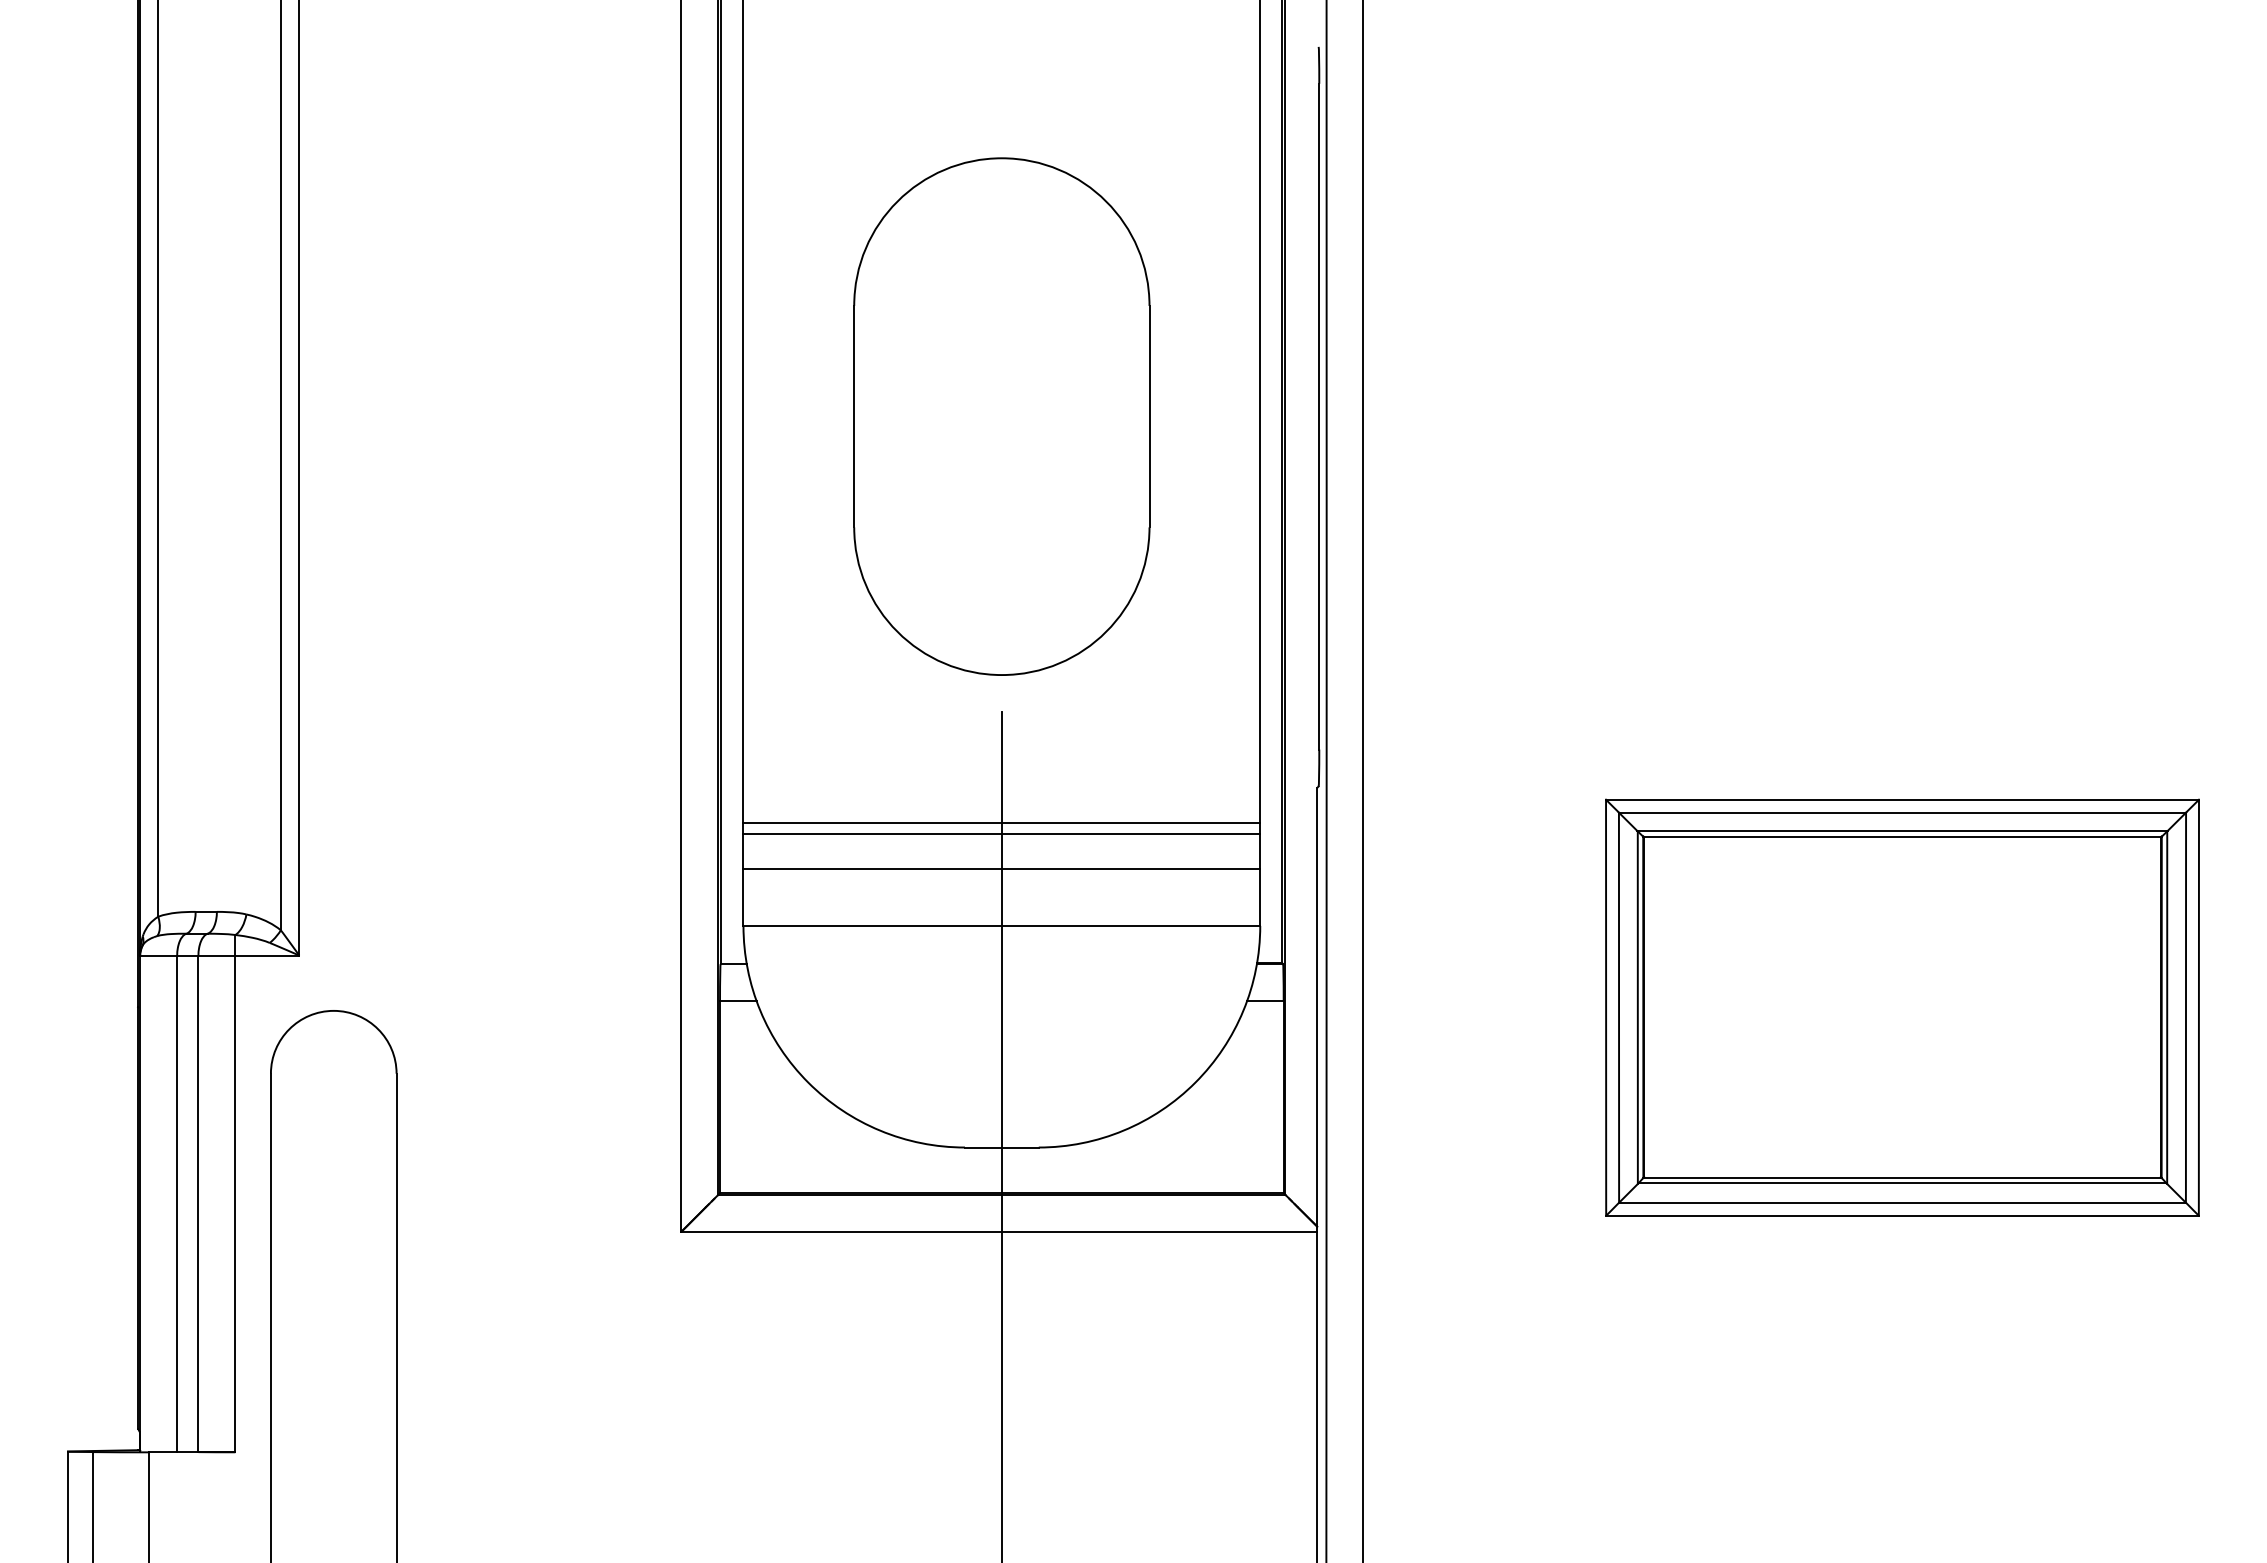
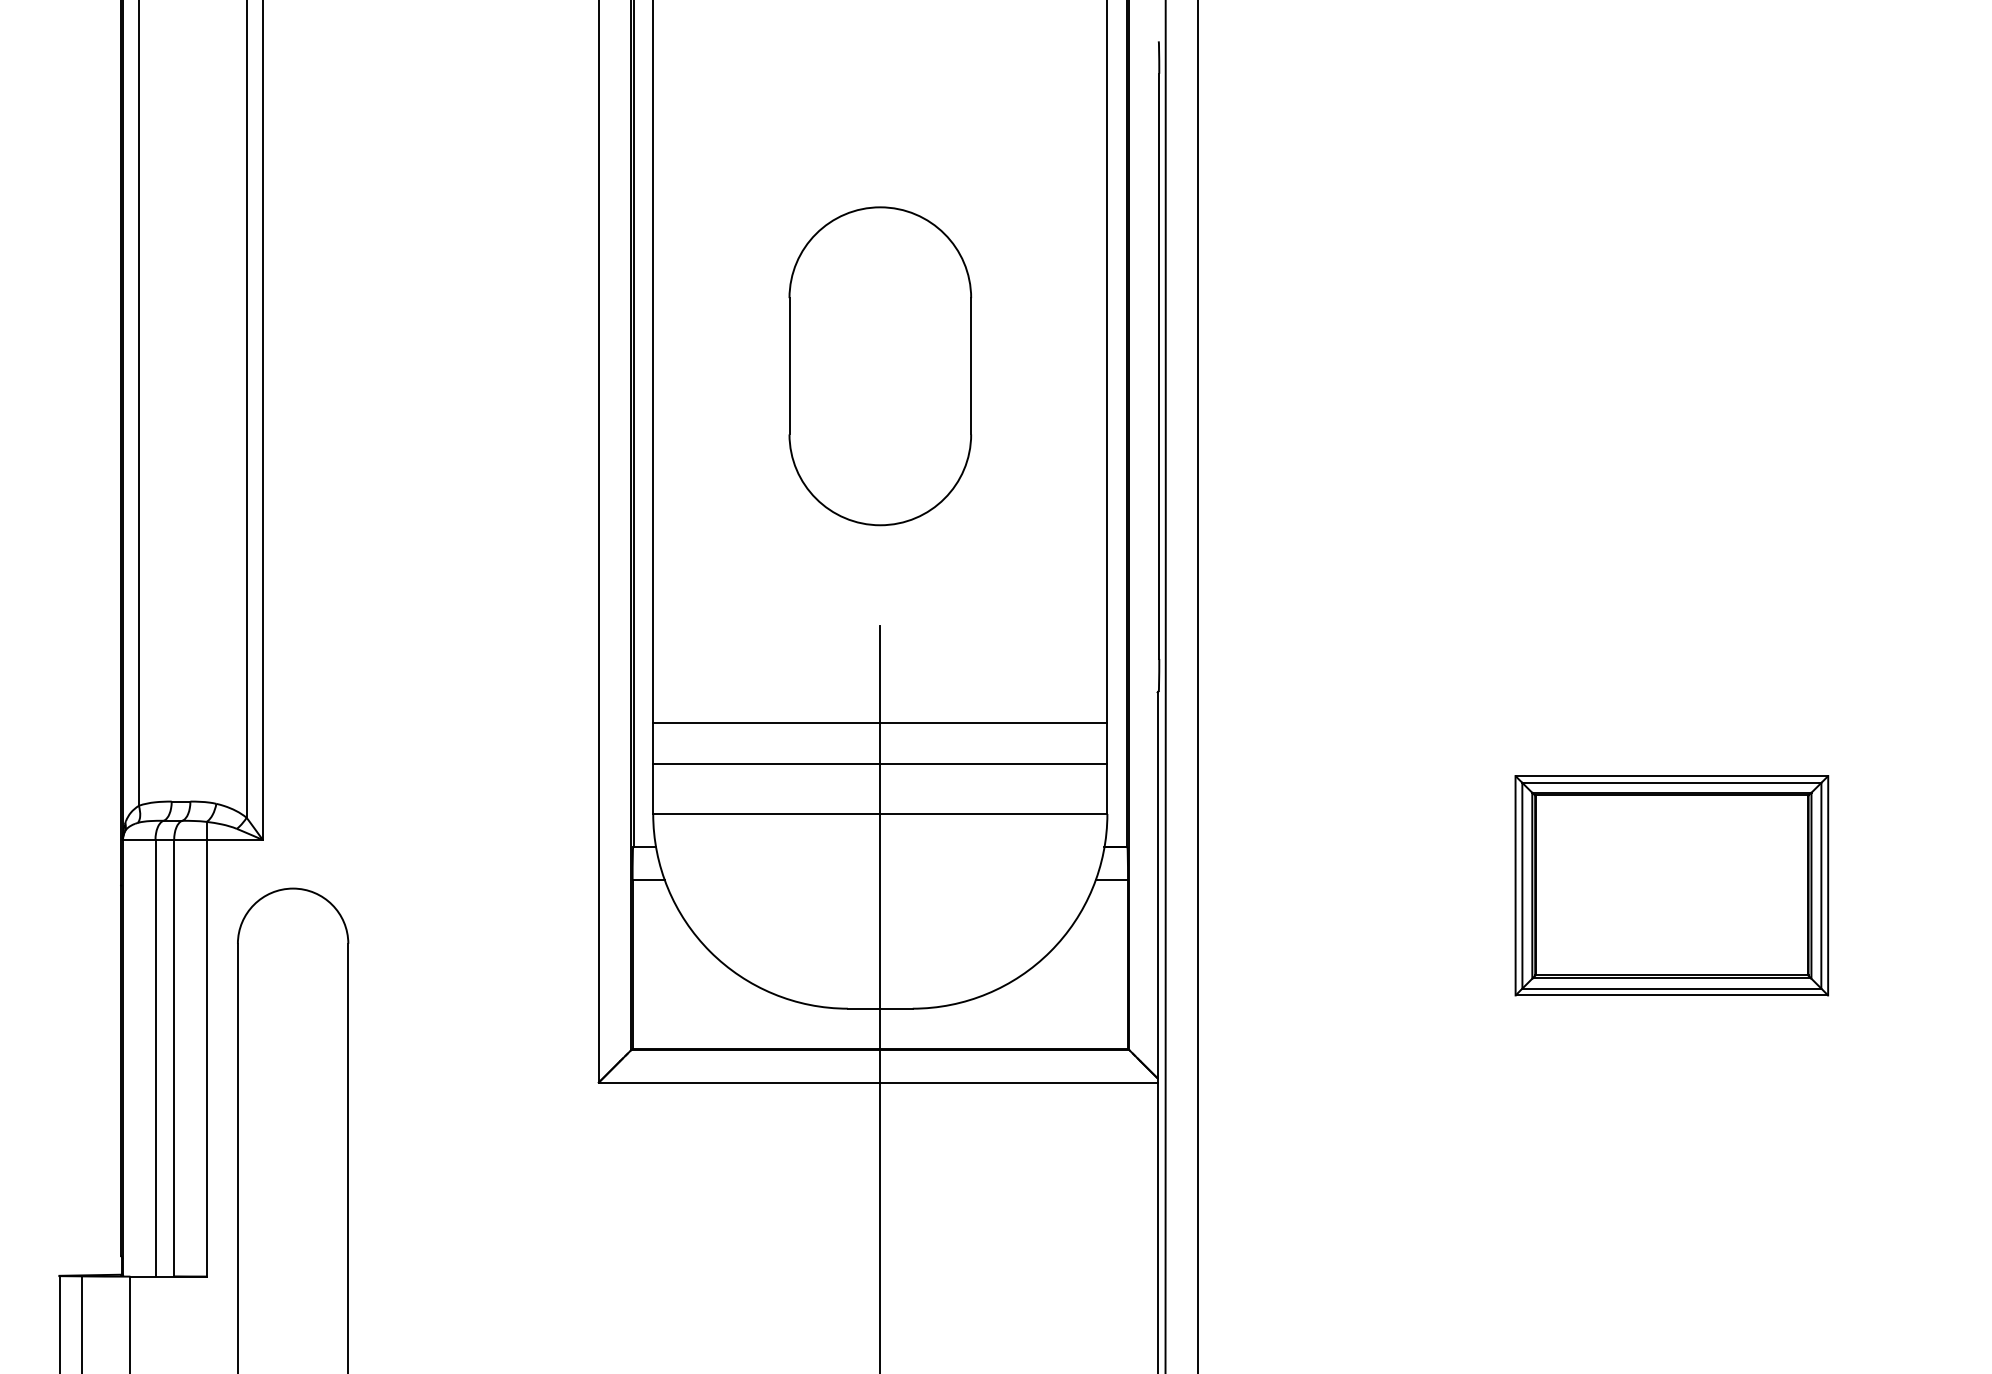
part: (1001, 416) -> (879, 366), size x0.7
line: (1001, 834) -> (879, 733), removed
part: (1902, 1007) -> (1671, 885), size x0.6

